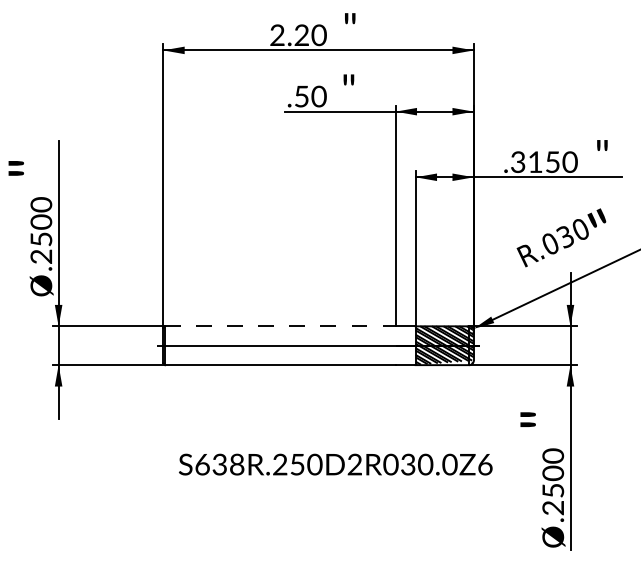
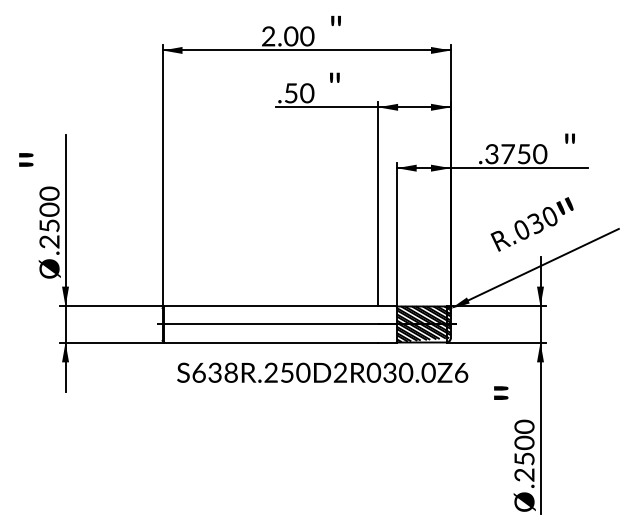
text: (302, 35) -> (291, 36), 2.20 -> 2.00
text: (534, 162) -> (507, 154), .3150 -> .3750
line: (280, 326) -> (271, 306), dashed -> solid
text: (335, 464) -> (322, 372), moved

